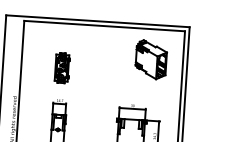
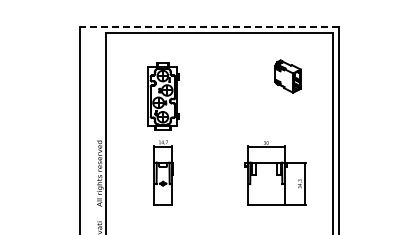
line: (97, 21) -> (209, 27), solid -> dashed
part: (150, 59) -> (287, 76), size x0.6
part: (62, 67) -> (163, 95), size x1.6

